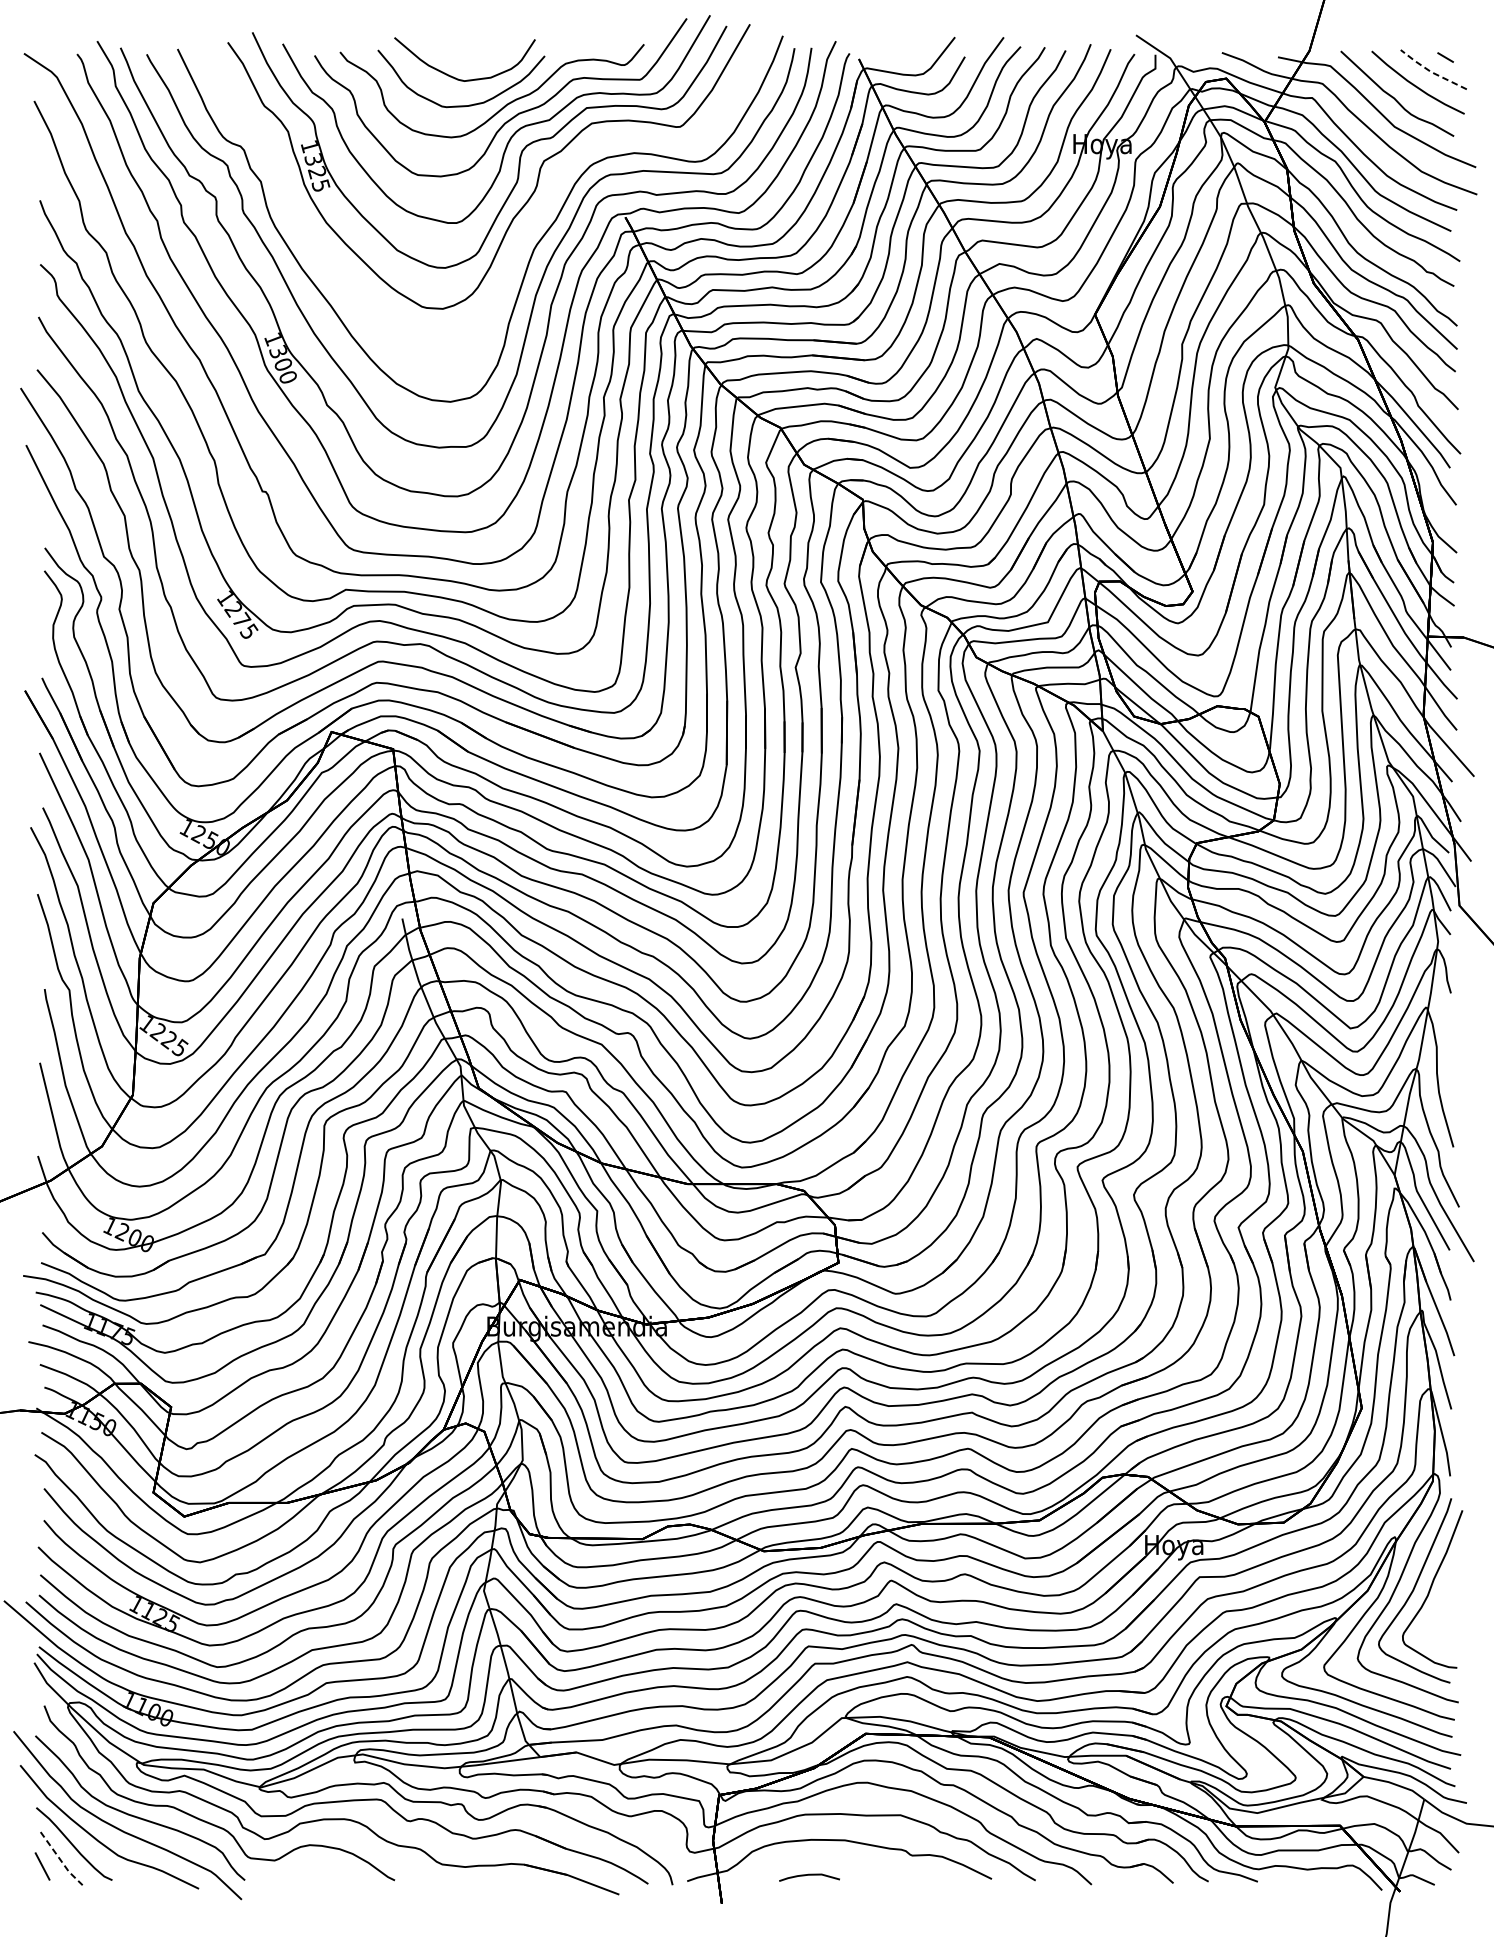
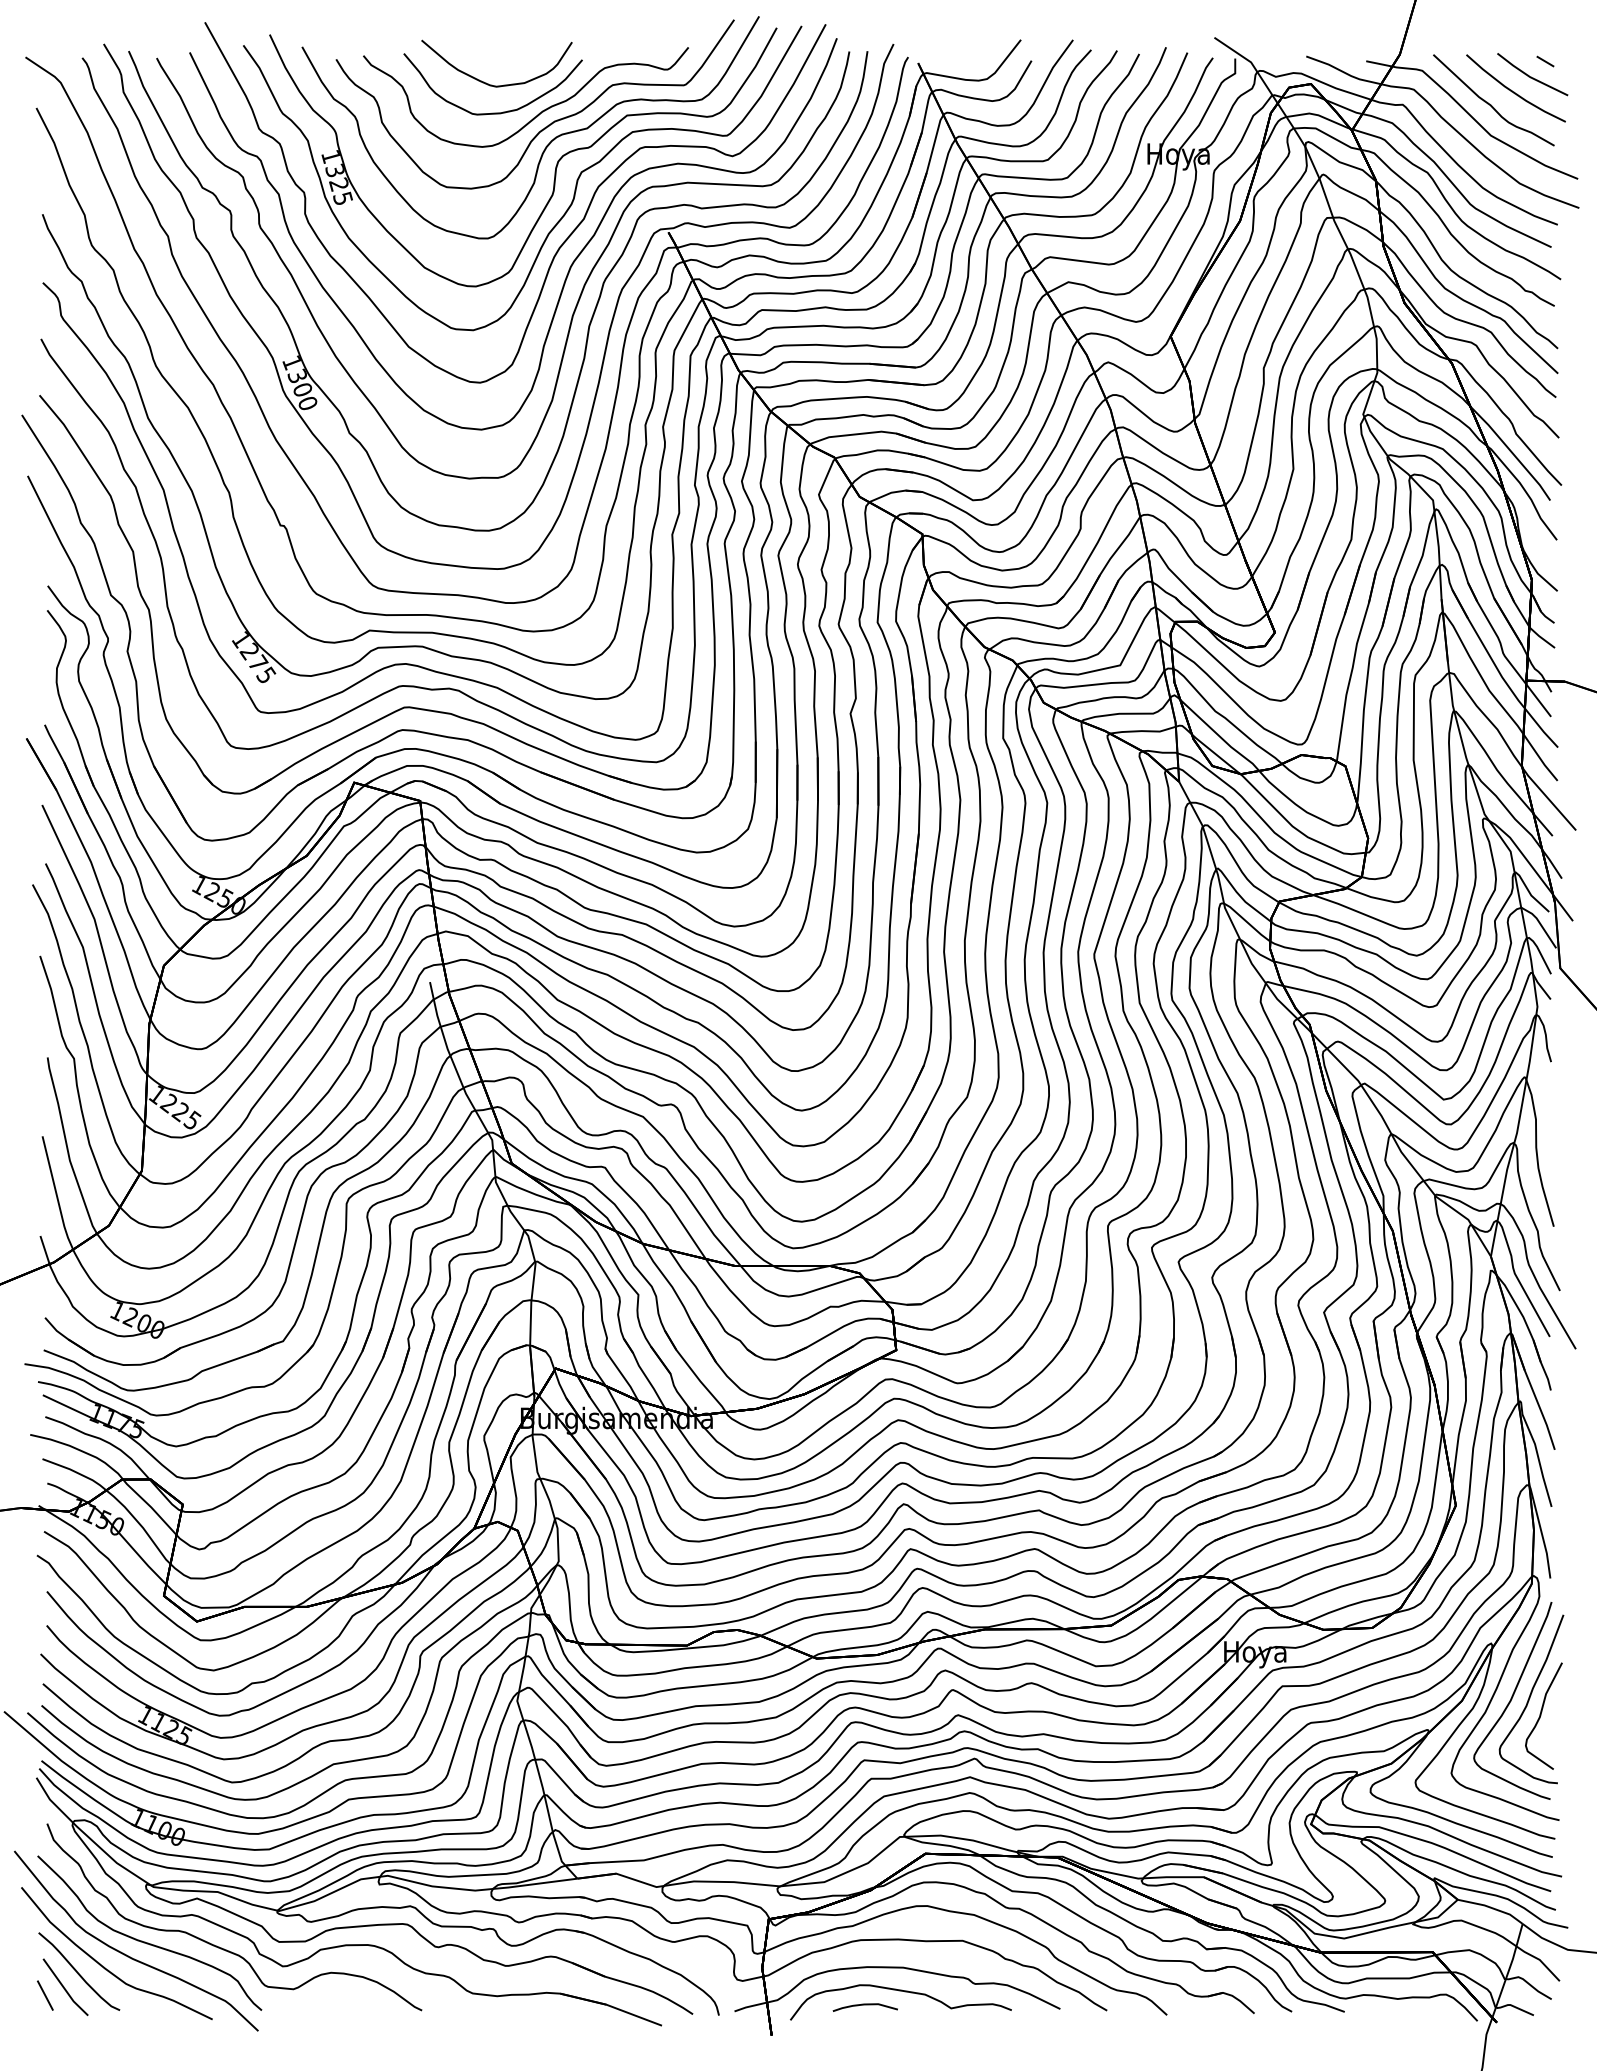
line: (1431, 72) -> (1530, 77), dashed -> solid
curve: (527, 225) -> (563, 241), added
curve: (1441, 1604) -> (1541, 1715), added
line: (61, 1860) -> (65, 1989), dashed -> solid
curve: (846, 1863) -> (904, 1992), added

